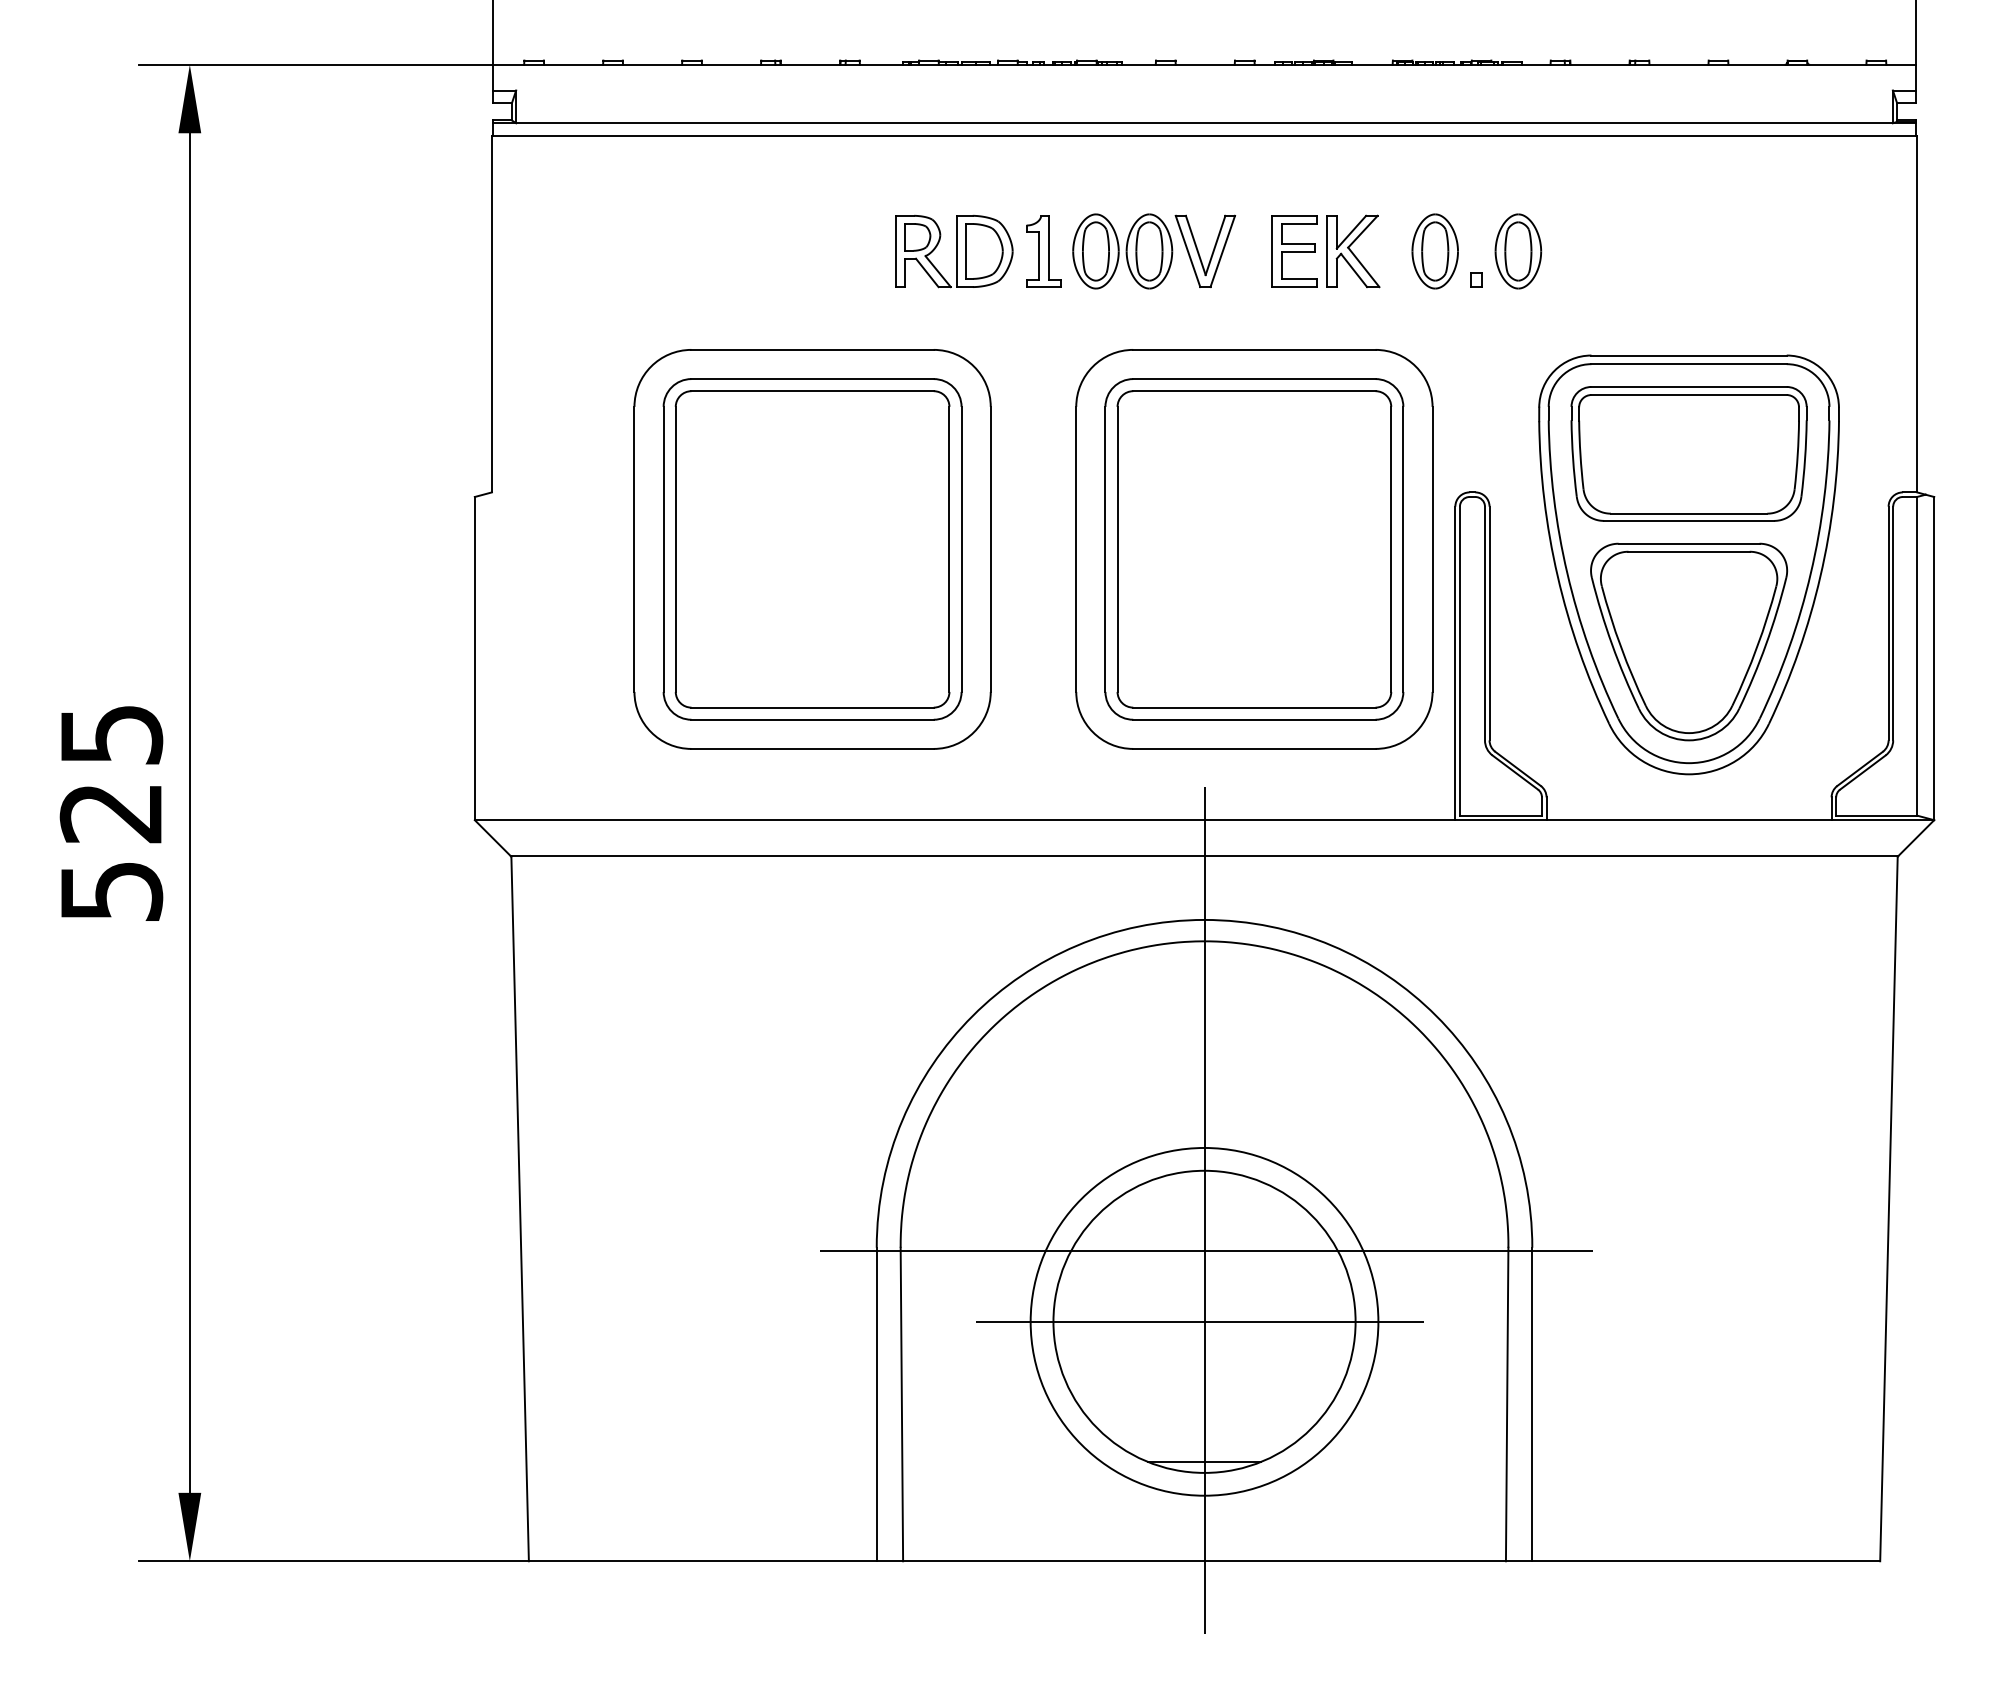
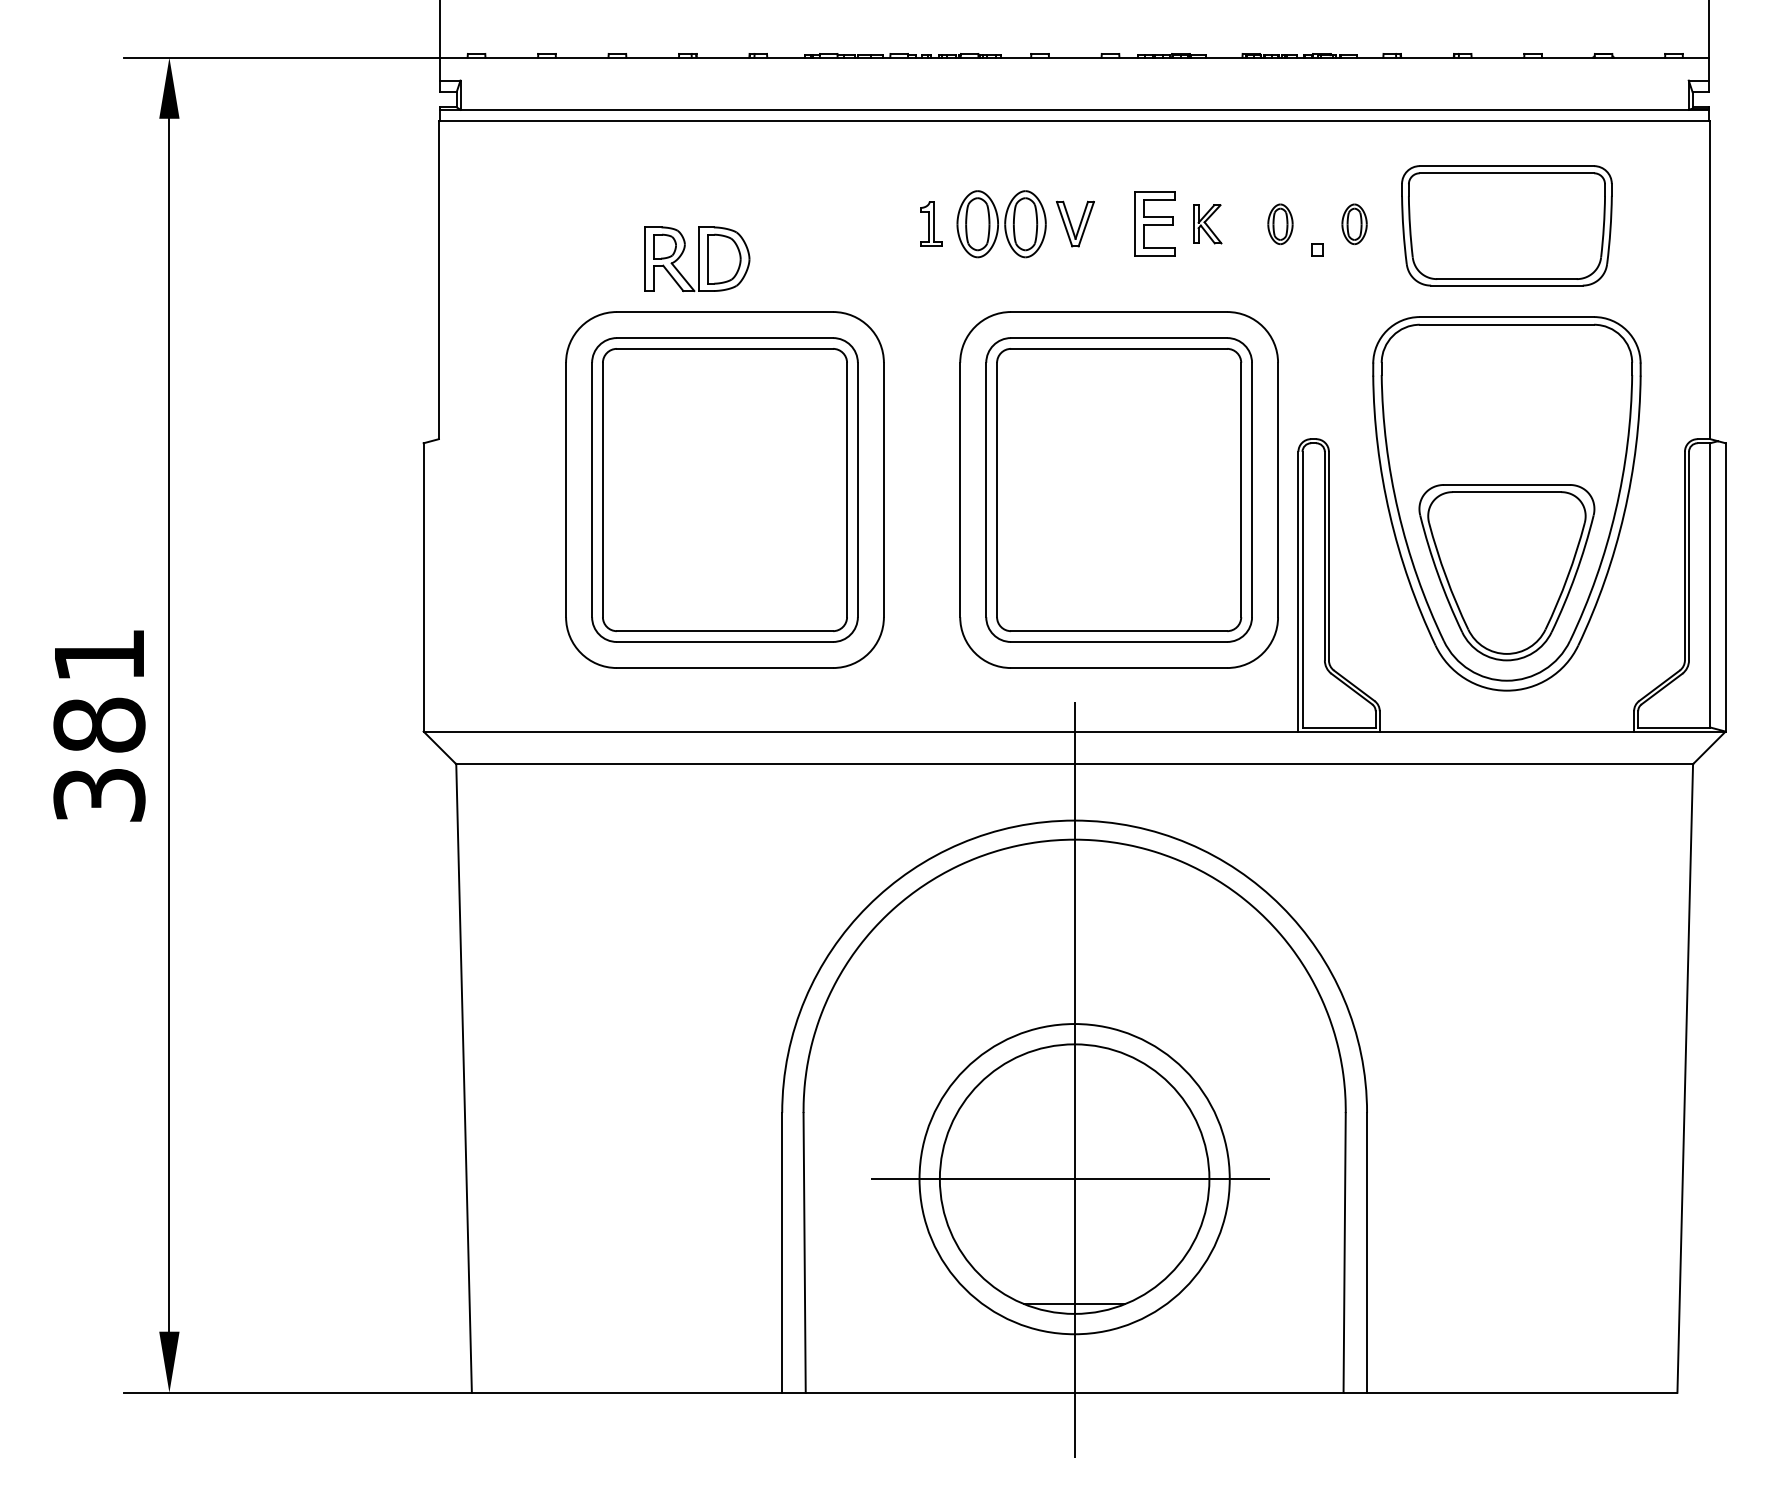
part: (1044, 250) -> (931, 223), size x0.7
part: (1205, 250) -> (1075, 223), size x0.7
part: (954, 251) -> (697, 259), moved
part: (1353, 251) -> (1207, 224), size x0.6
part: (1435, 251) -> (1280, 224), size x0.6
part: (1518, 251) -> (1354, 224), size x0.6
part: (1688, 453) -> (1506, 225), moved
text: (111, 813) -> (99, 725), 525 -> 381
line: (1206, 1250) -> (1076, 1115), removed

